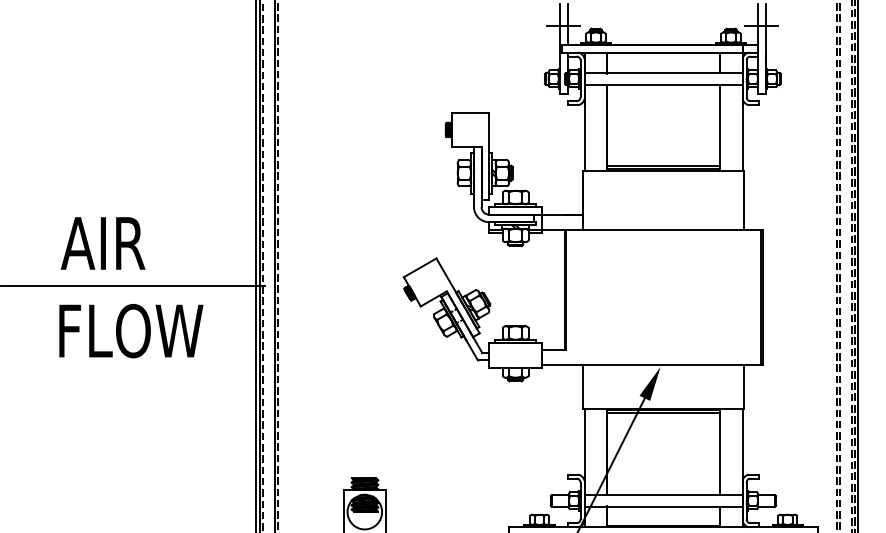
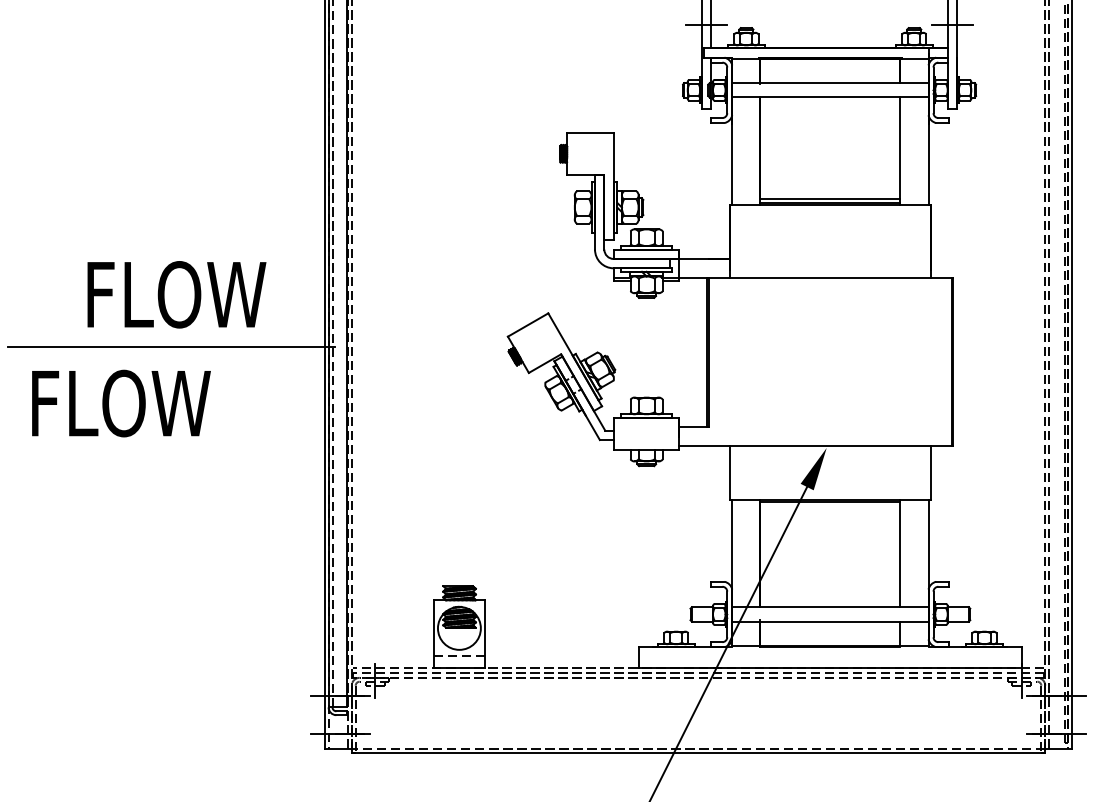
text: (135, 243) -> (174, 294), AIR -> FLOW
text: (131, 331) -> (121, 403), moved
line: (663, 413) -> (830, 505), removed

